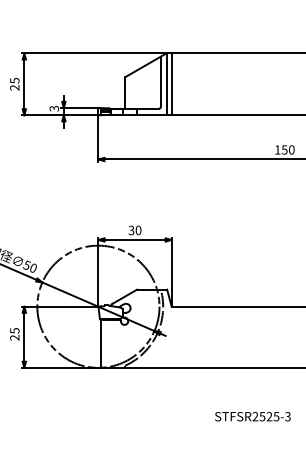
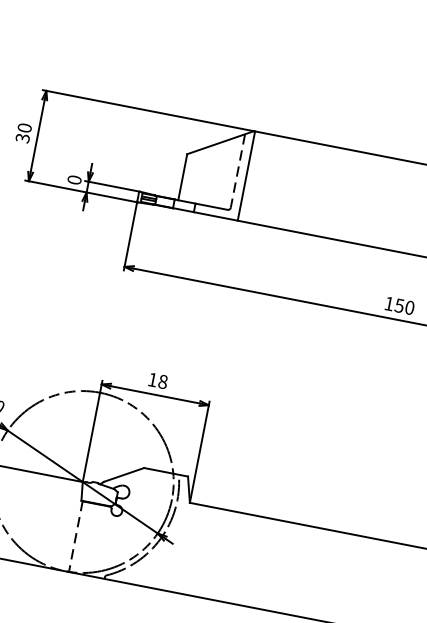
line: (160, 82) -> (237, 171), solid -> dashed
line: (171, 83) -> (252, 176), removed
text: (14, 84) -> (23, 133), 25 -> 30
text: (53, 108) -> (73, 179), 3 -> 0
text: (134, 230) -> (157, 380), 30 -> 18
line: (100, 344) -> (75, 537), solid -> dashed

